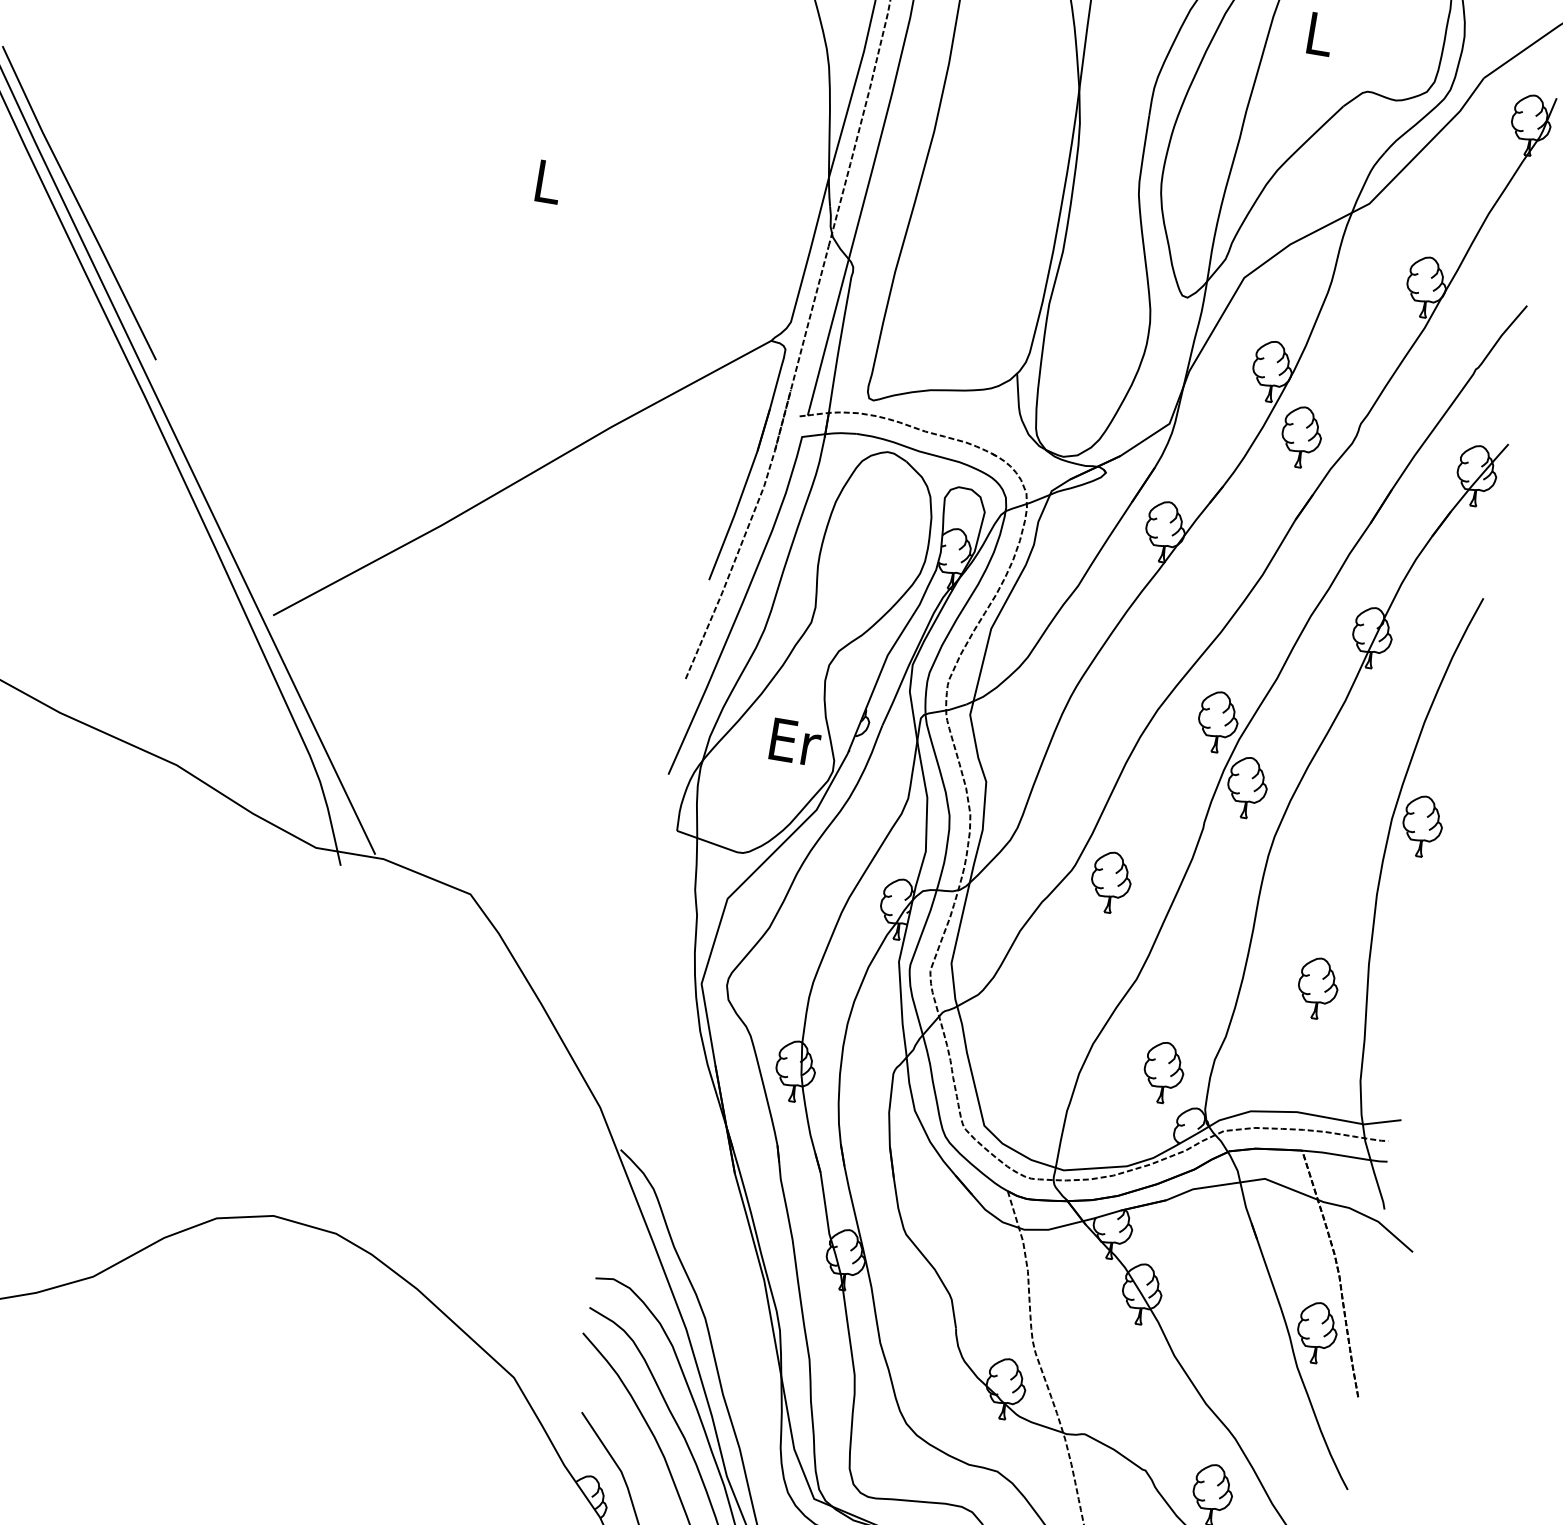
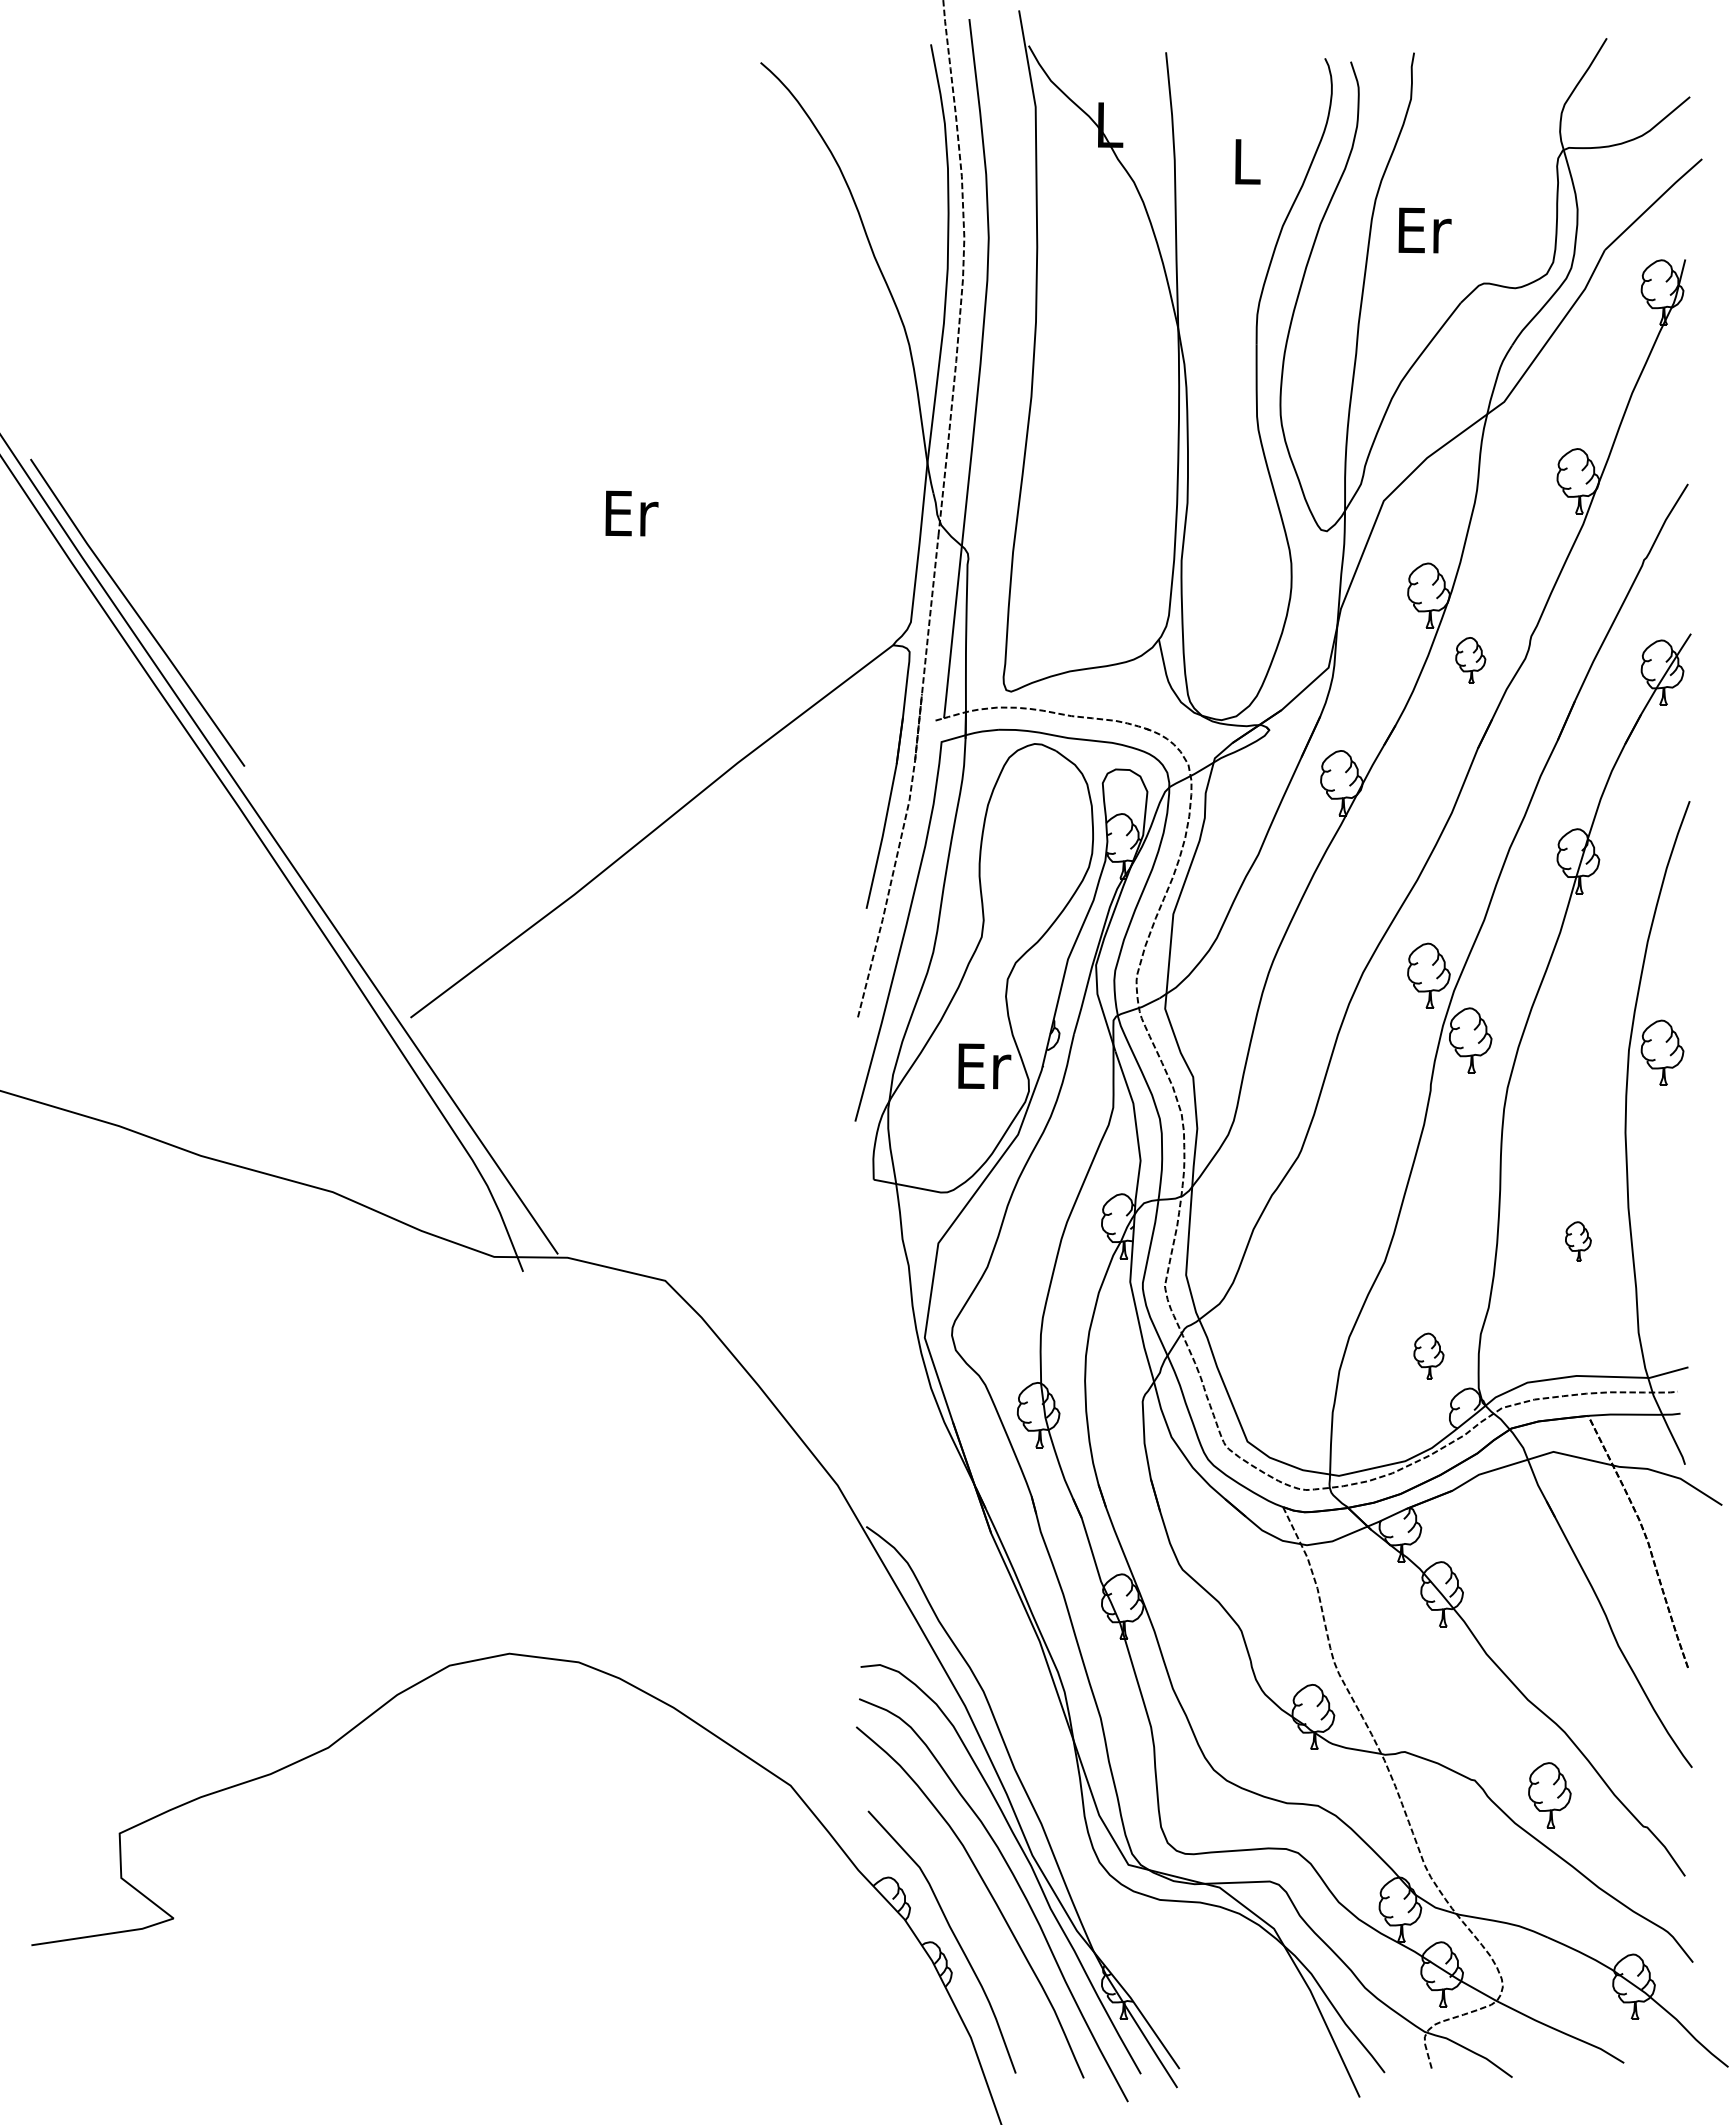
text: (1320, 34) -> (1424, 230), L -> Er
text: (548, 182) -> (631, 513), L -> Er
part: (1301, 437) -> (1470, 660), size x0.7
part: (1110, 882) -> (1341, 1163), removed
part: (1318, 988) -> (1578, 1241), size x0.6
part: (1163, 1073) -> (1428, 1356), size x0.7
part: (1316, 1332) -> (1633, 1606), removed

